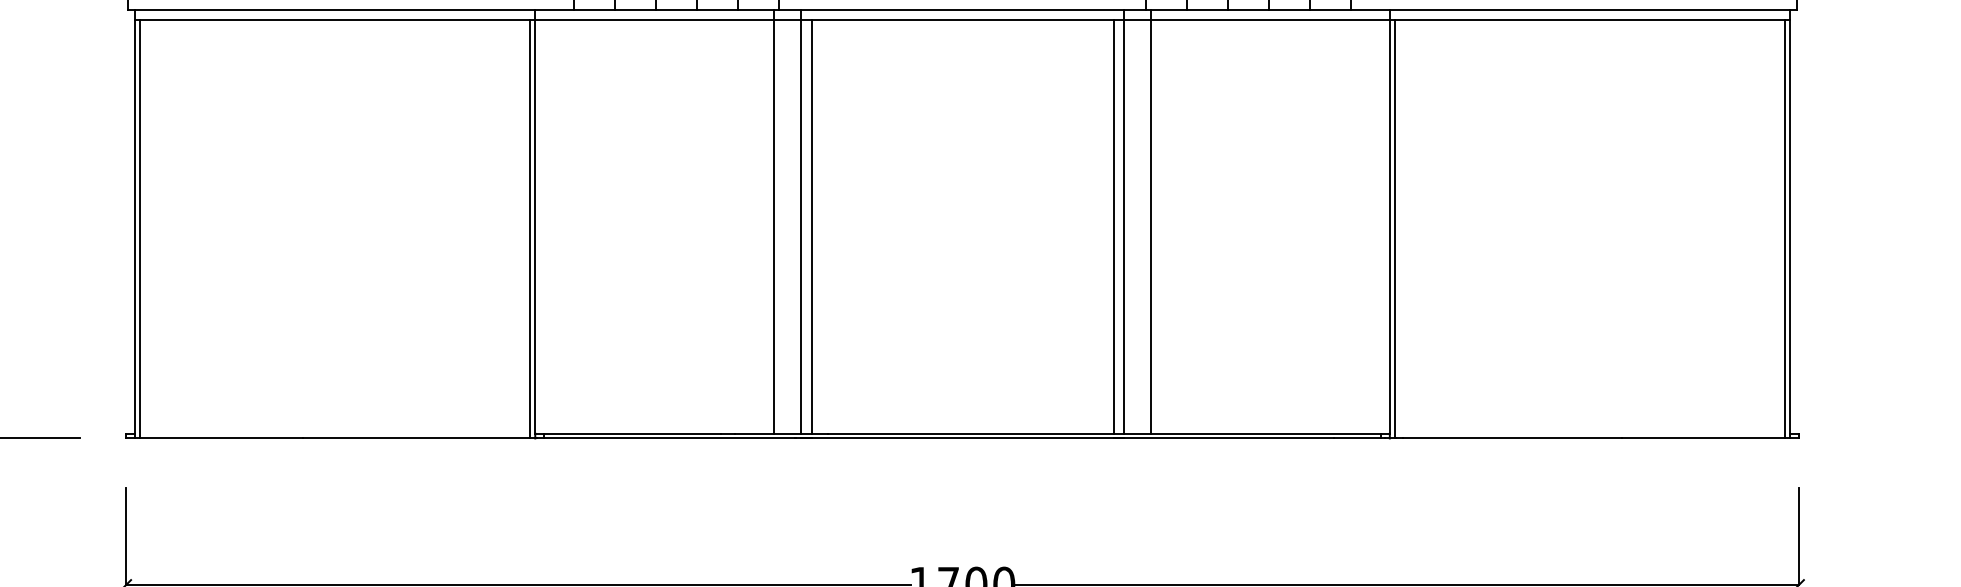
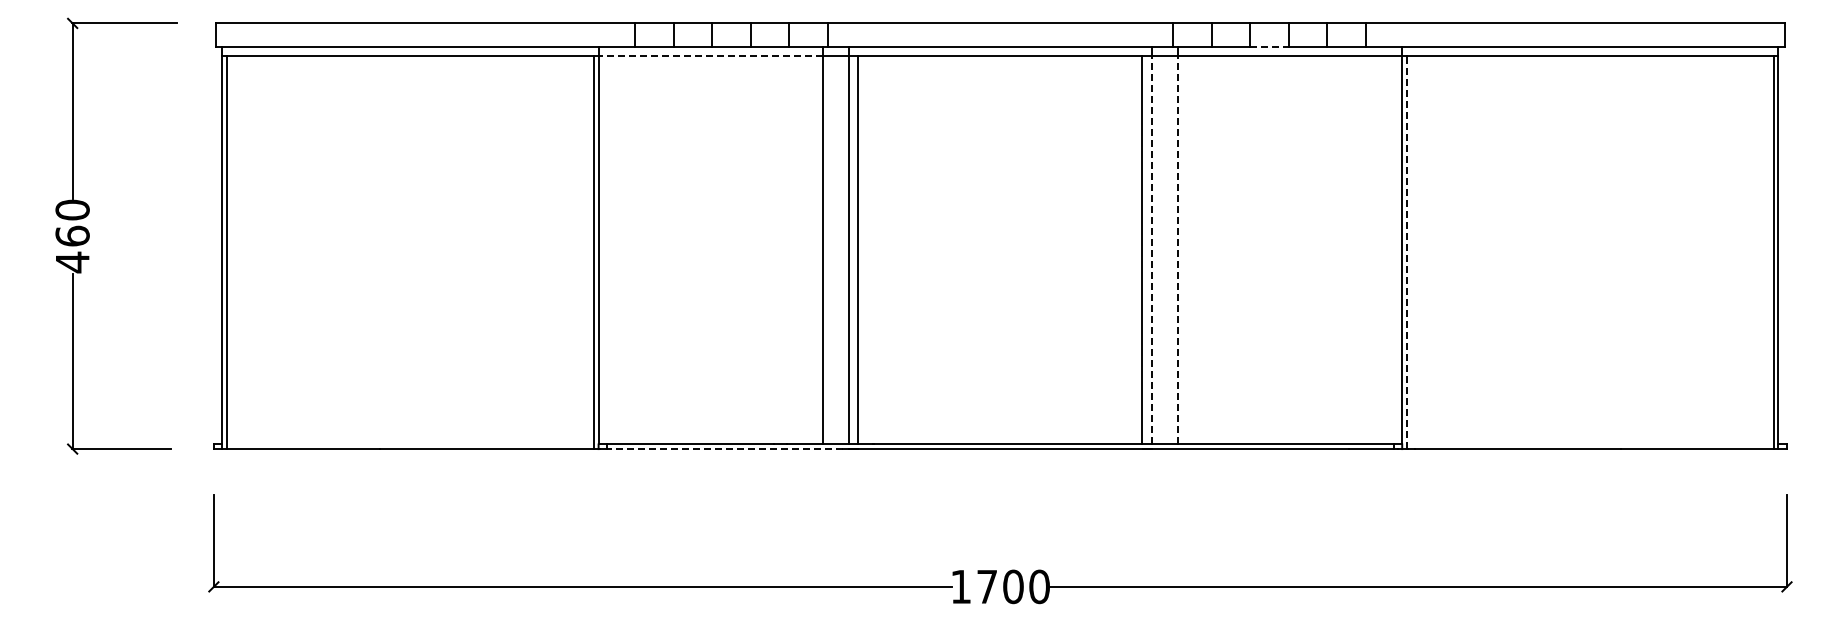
line: (1248, 10) -> (1269, 46), solid -> dashed
line: (654, 19) -> (710, 55), solid -> dashed
line: (1124, 226) -> (1152, 249), solid -> dashed
line: (1150, 226) -> (1177, 249), solid -> dashed
line: (1395, 229) -> (1407, 252), solid -> dashed
line: (669, 438) -> (724, 449), solid -> dashed

